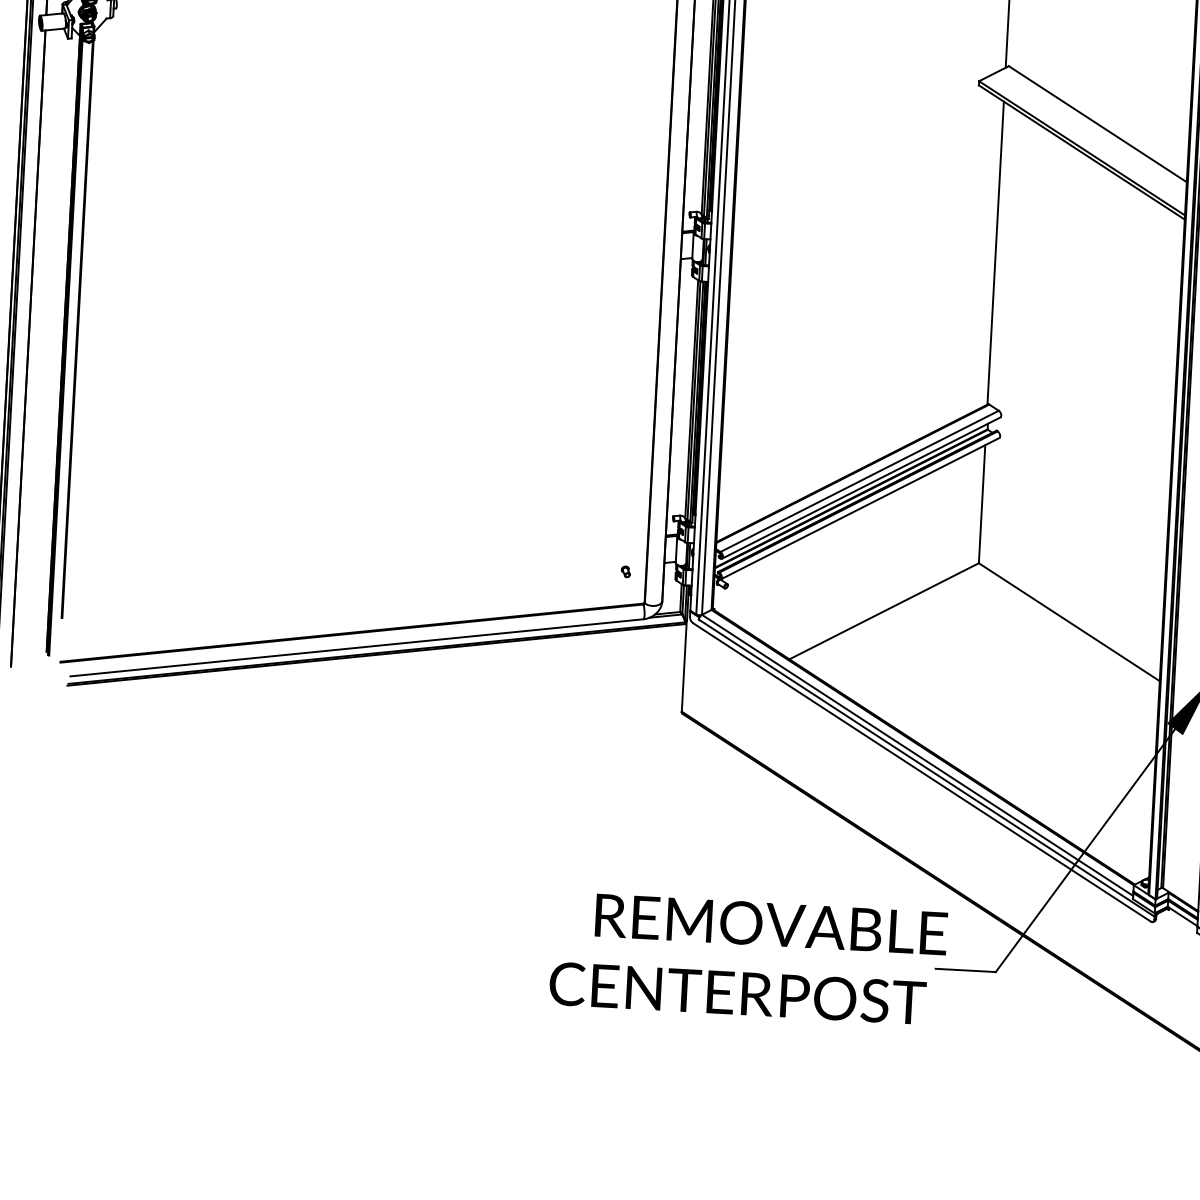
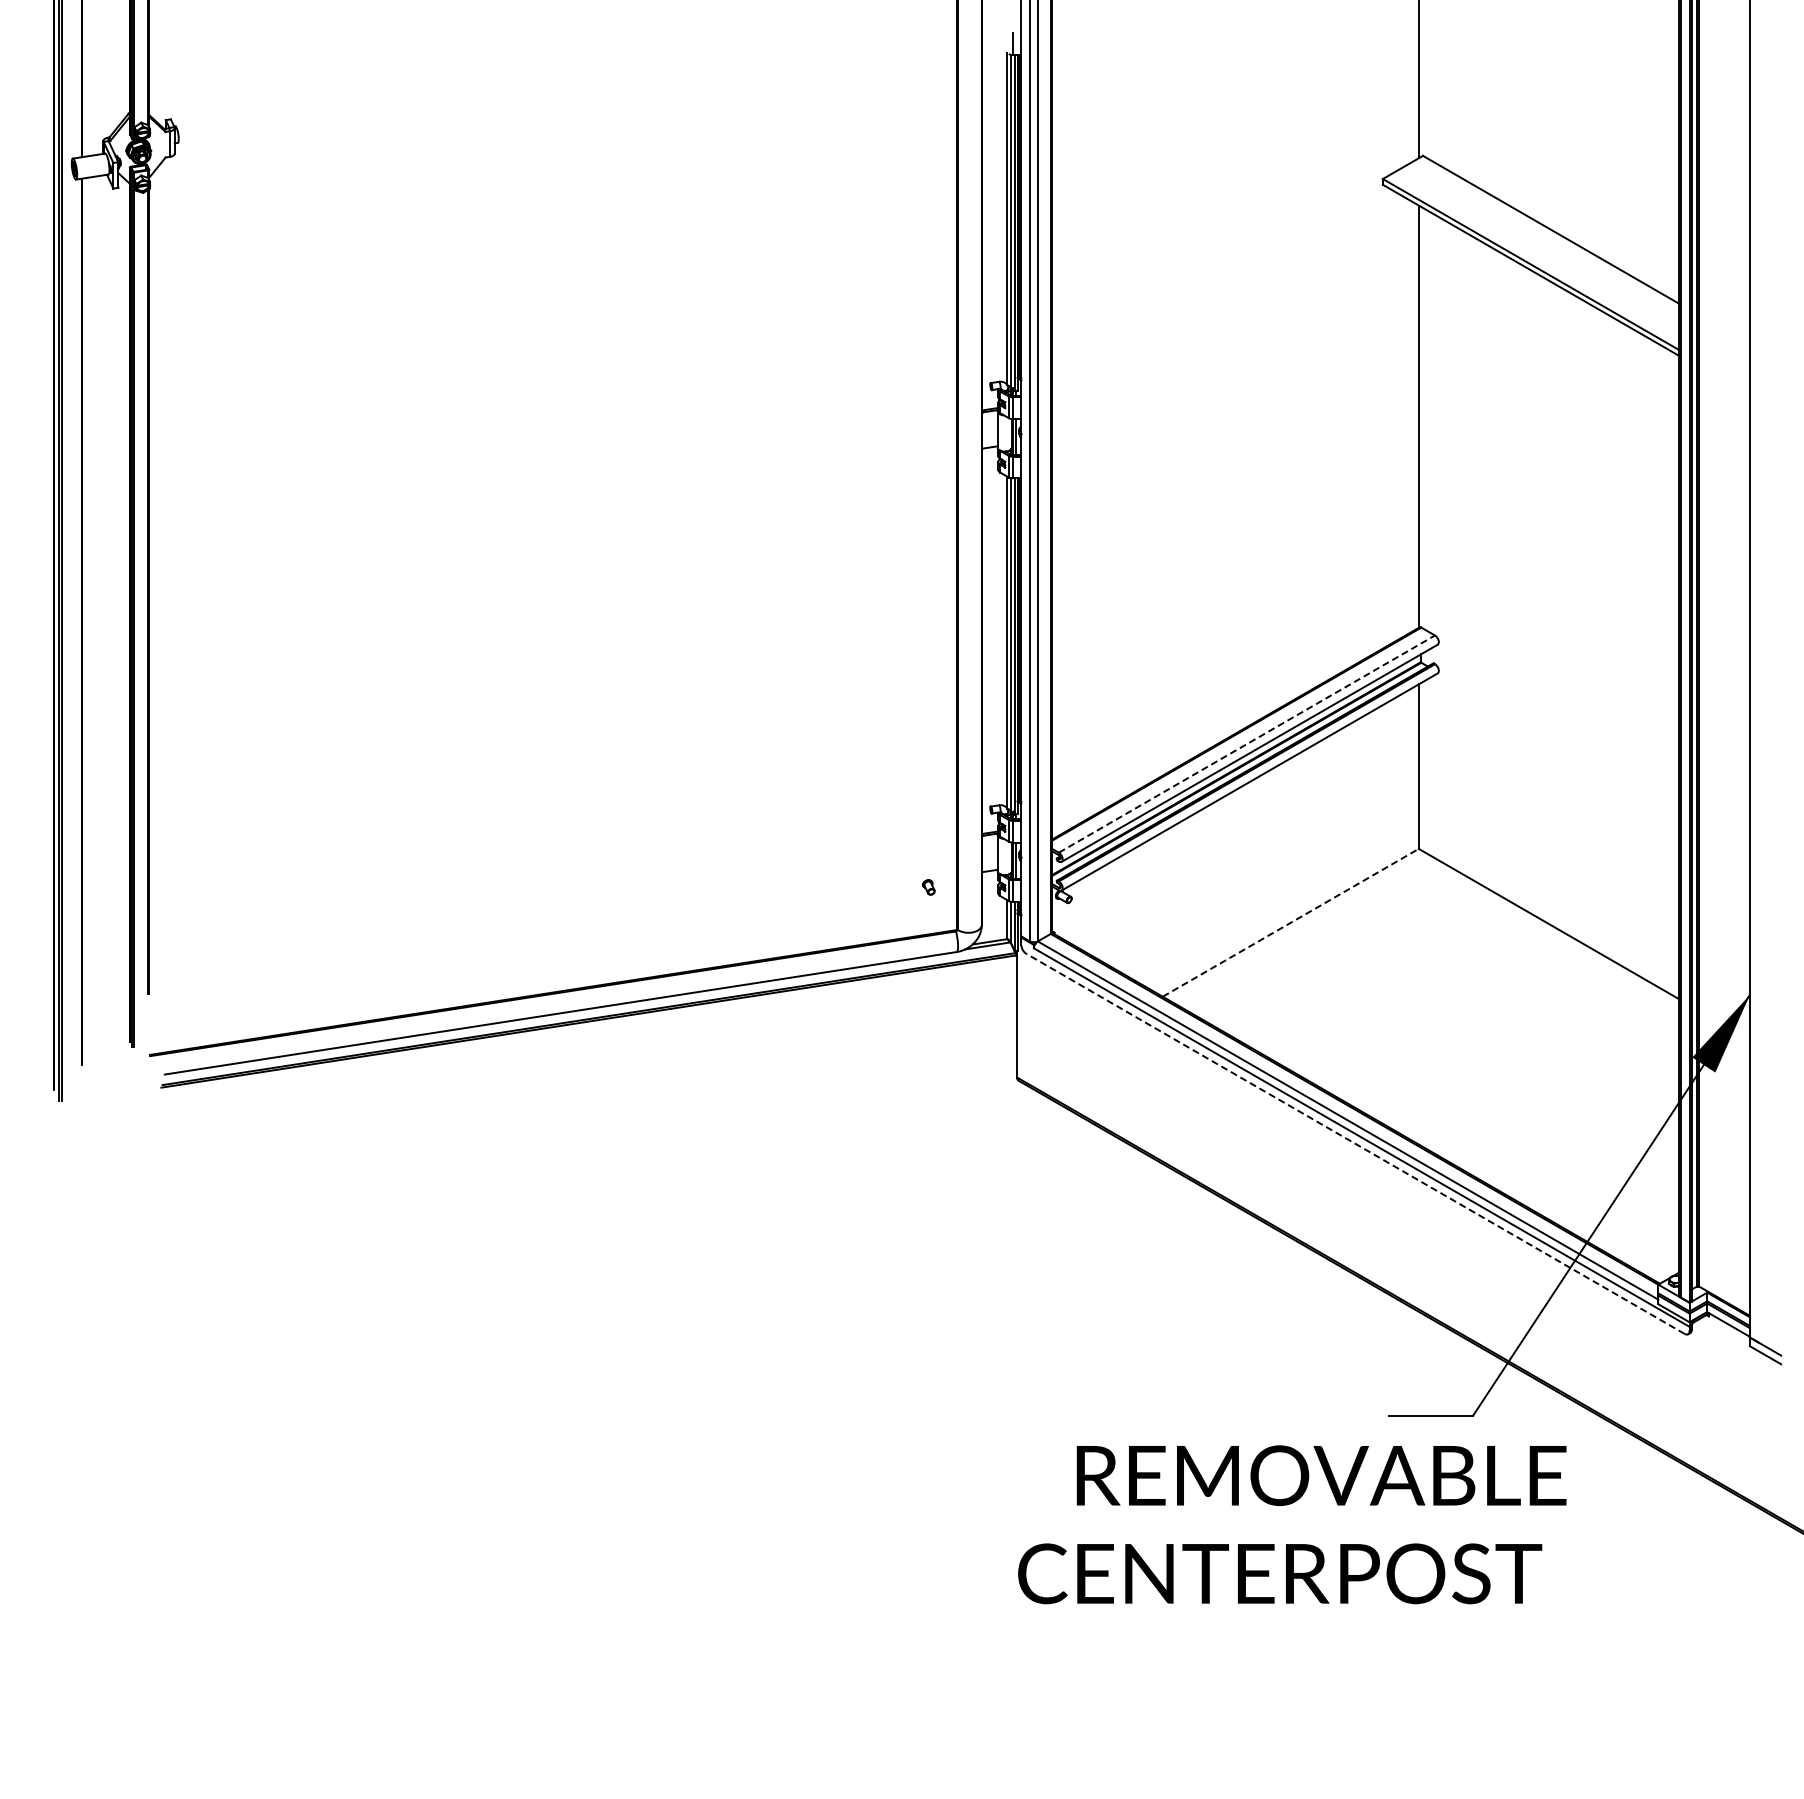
line: (860, 480) -> (1247, 743), solid -> dashed
line: (883, 611) -> (1290, 922), solid -> dashed
line: (922, 772) -> (1355, 1143), solid -> dashed
text: (748, 958) -> (1292, 1524), moved

